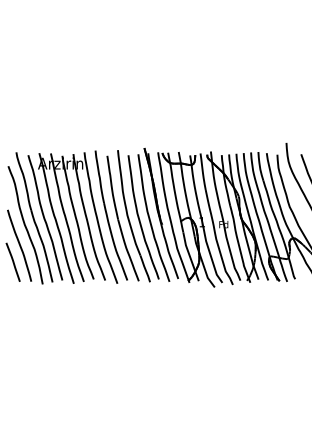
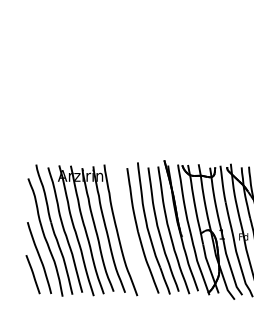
part: (110, 215) -> (130, 227), removed

